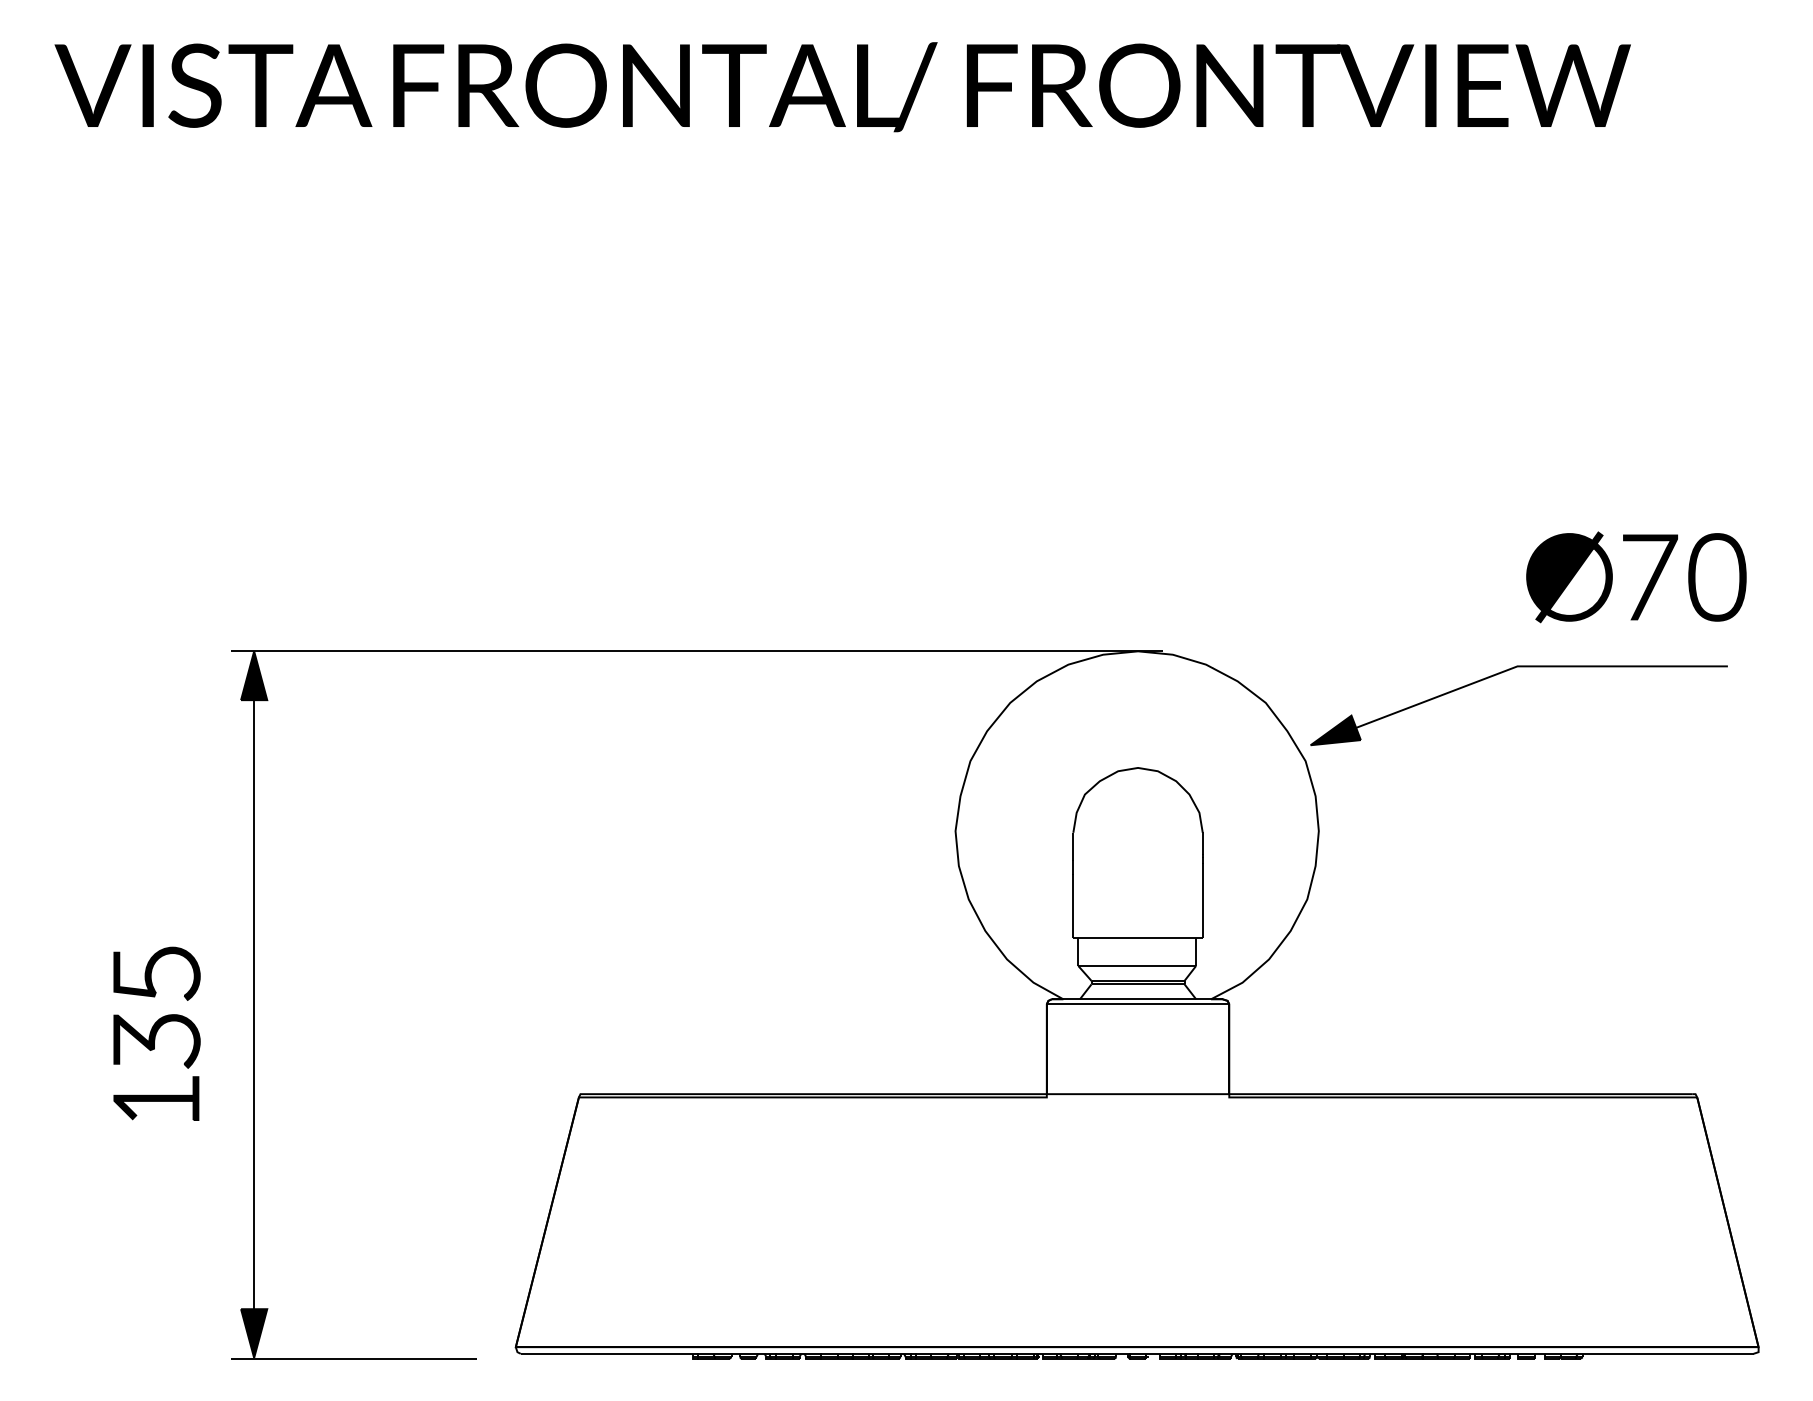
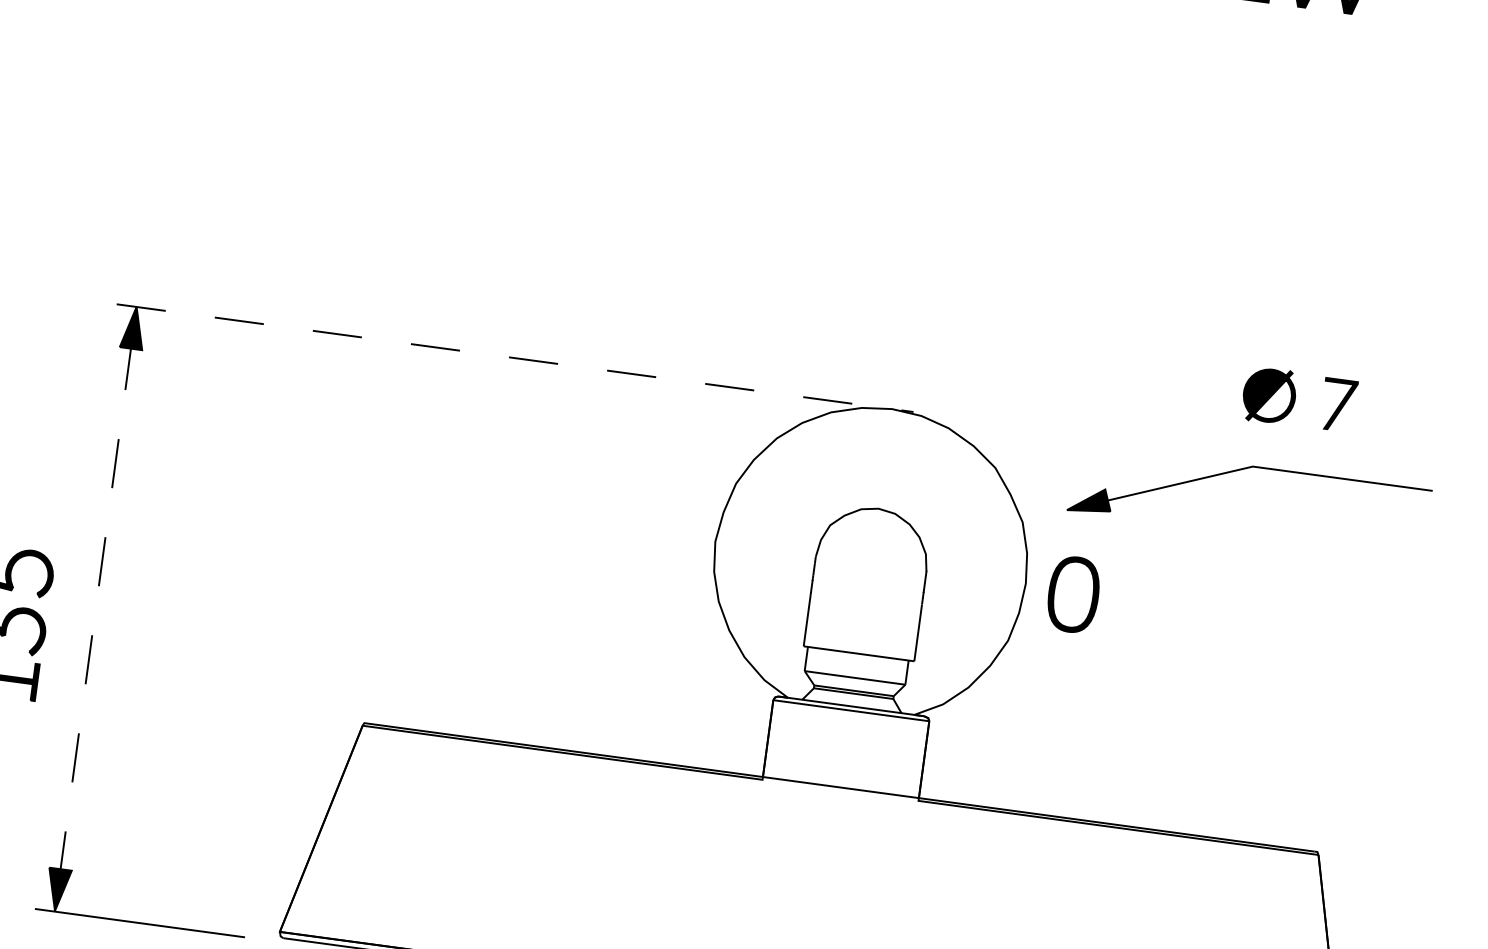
part: (1569, 577) -> (1269, 395), size x0.7
part: (1650, 577) -> (1338, 405), size x0.7
part: (1717, 577) -> (1073, 594), moved
line: (697, 651) -> (515, 358), solid -> dashed
part: (1507, 671) -> (1243, 469), moved
line: (254, 1005) -> (96, 609), solid -> dashed

